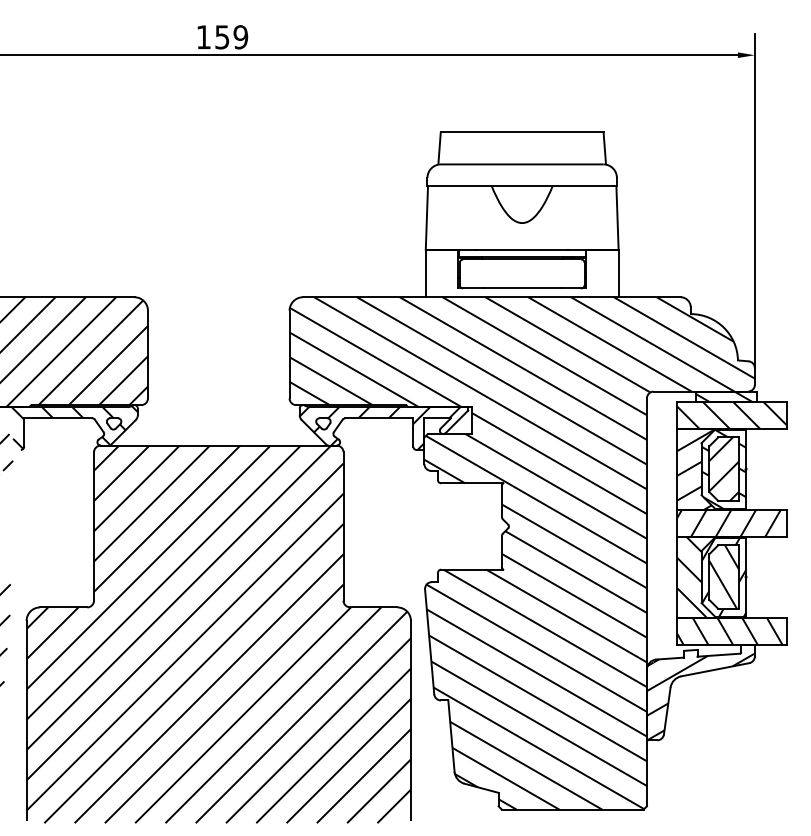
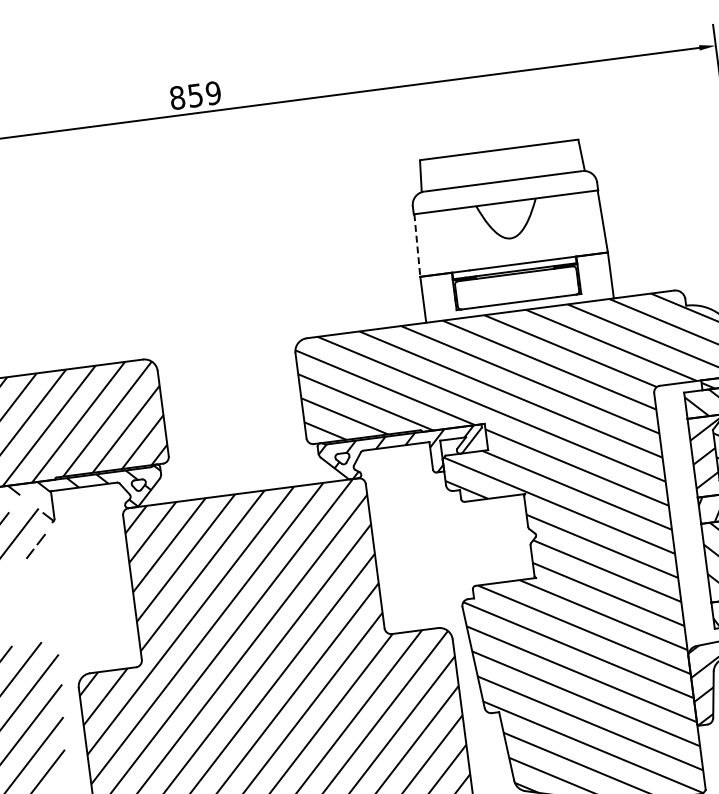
text: (203, 37) -> (177, 98), 159 -> 859
line: (426, 218) -> (417, 246), solid -> dashed

